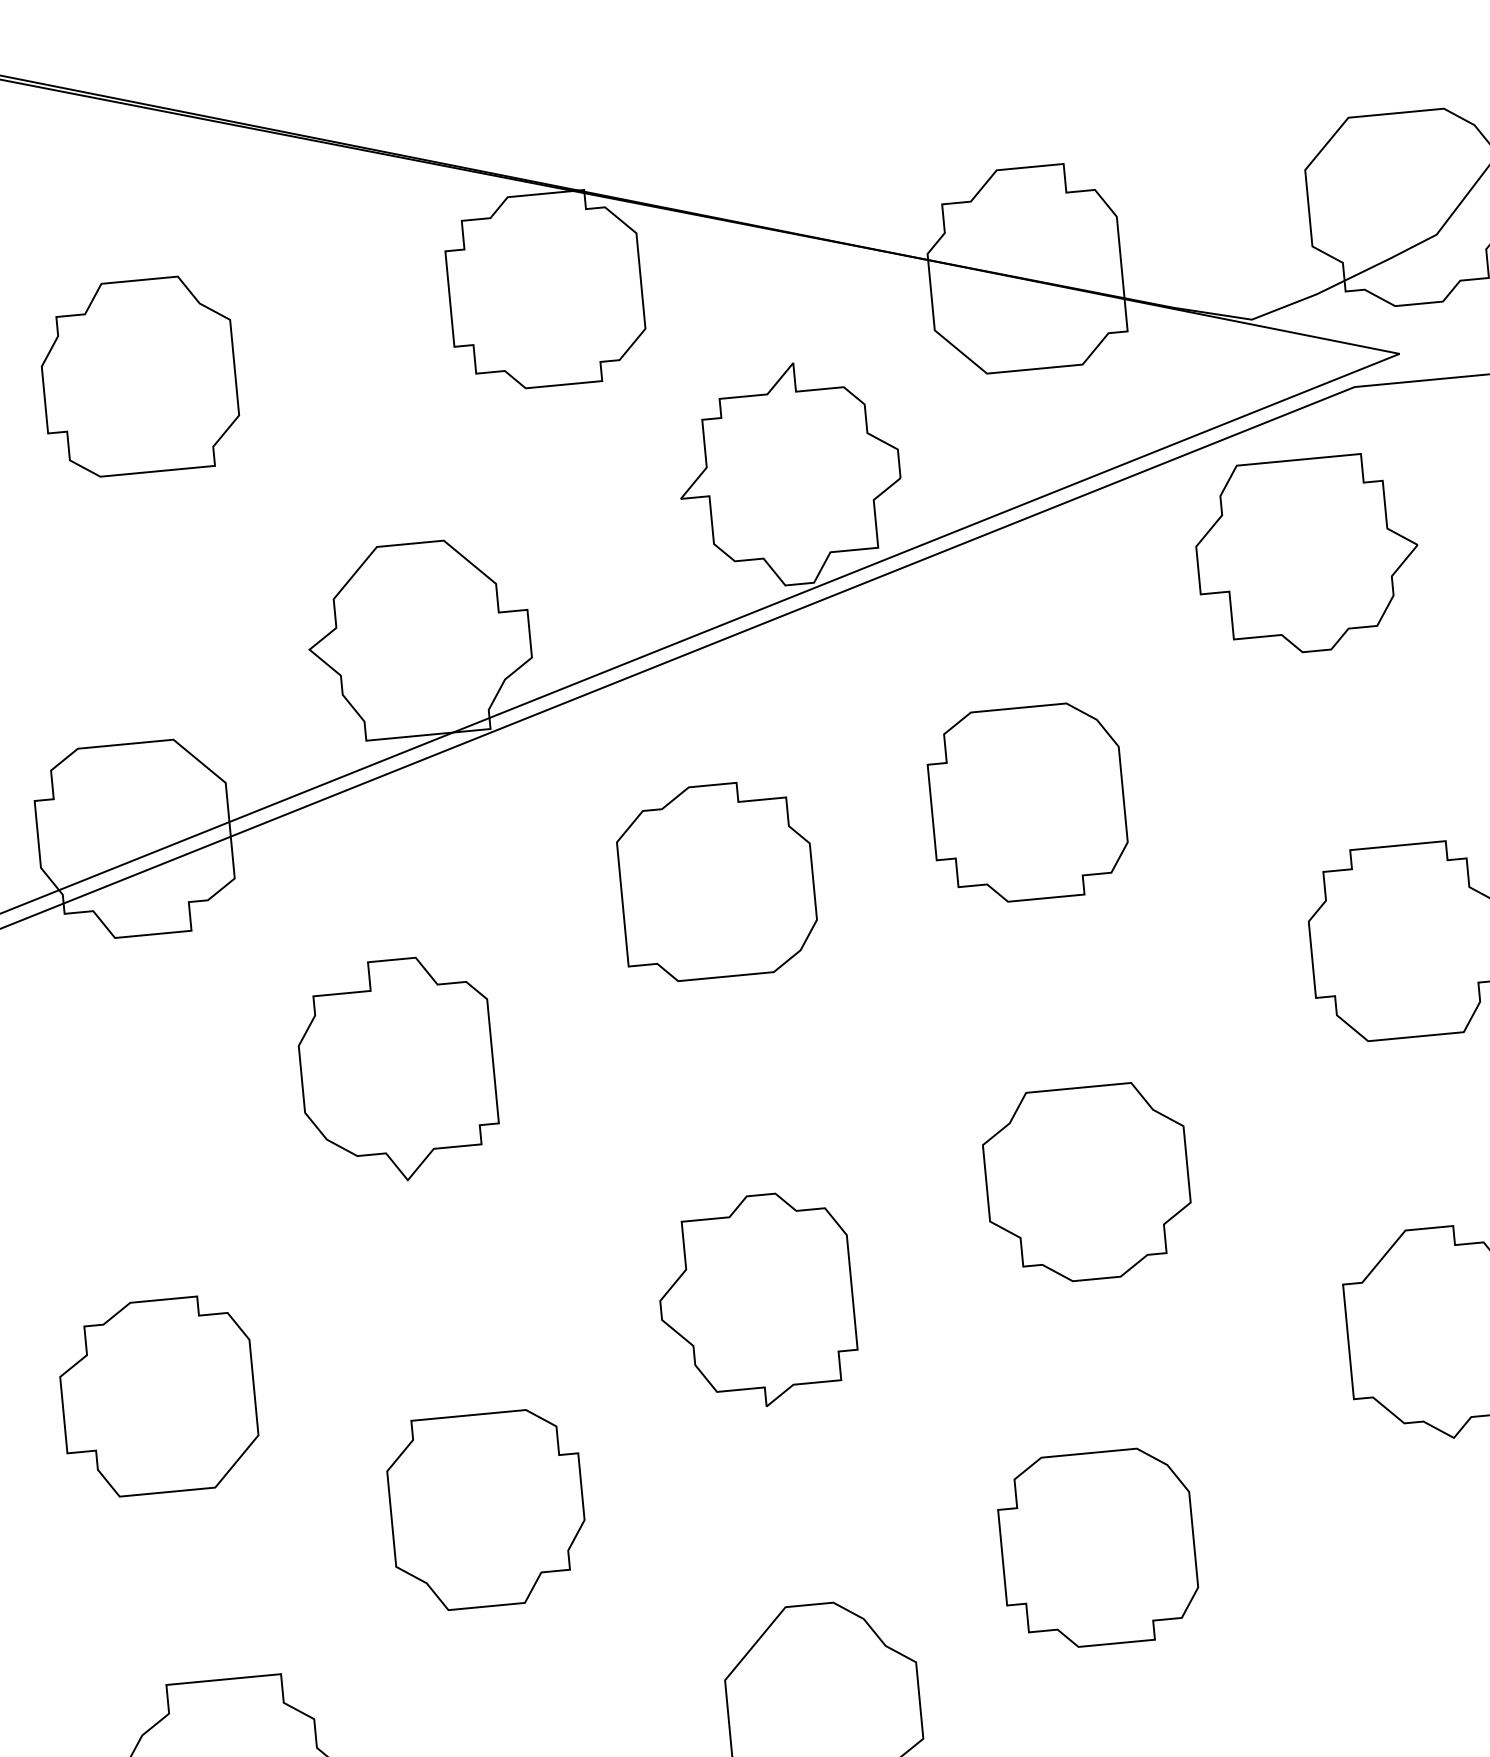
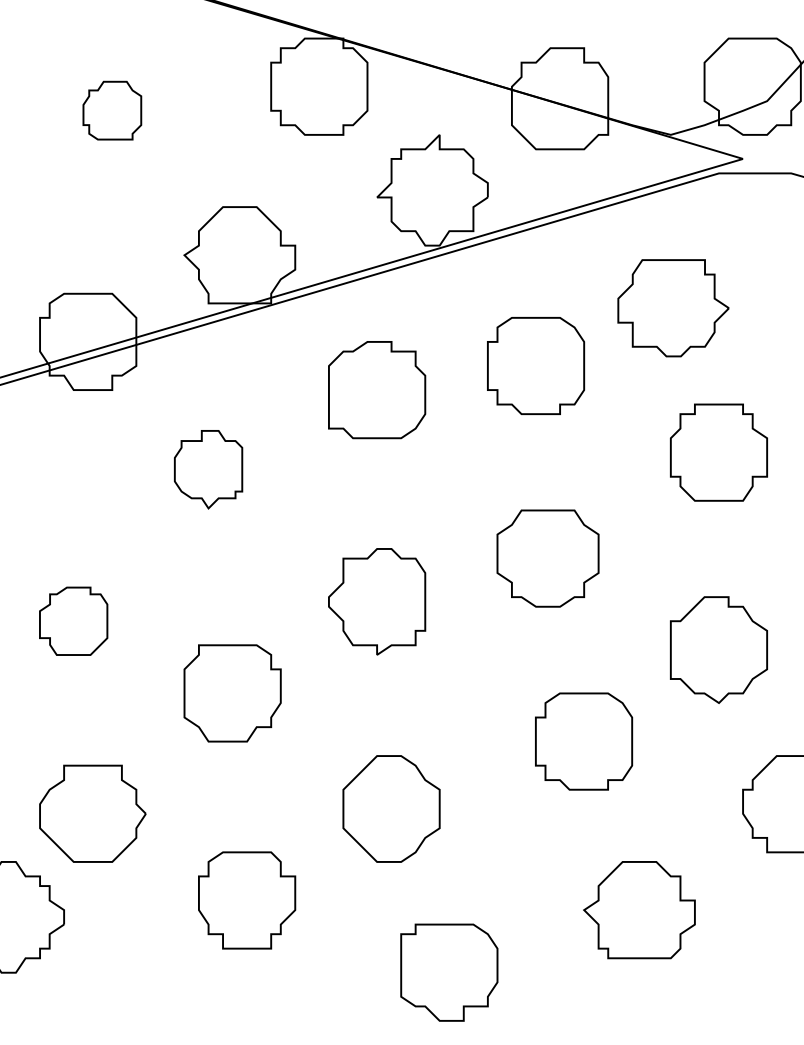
part: (139, 376) -> (112, 110), size x0.6
part: (1307, 555) -> (673, 308), moved
part: (397, 1070) -> (208, 469), size x0.7
part: (157, 1397) -> (73, 621), size x0.7
part: (1099, 1548) -> (584, 741), moved

